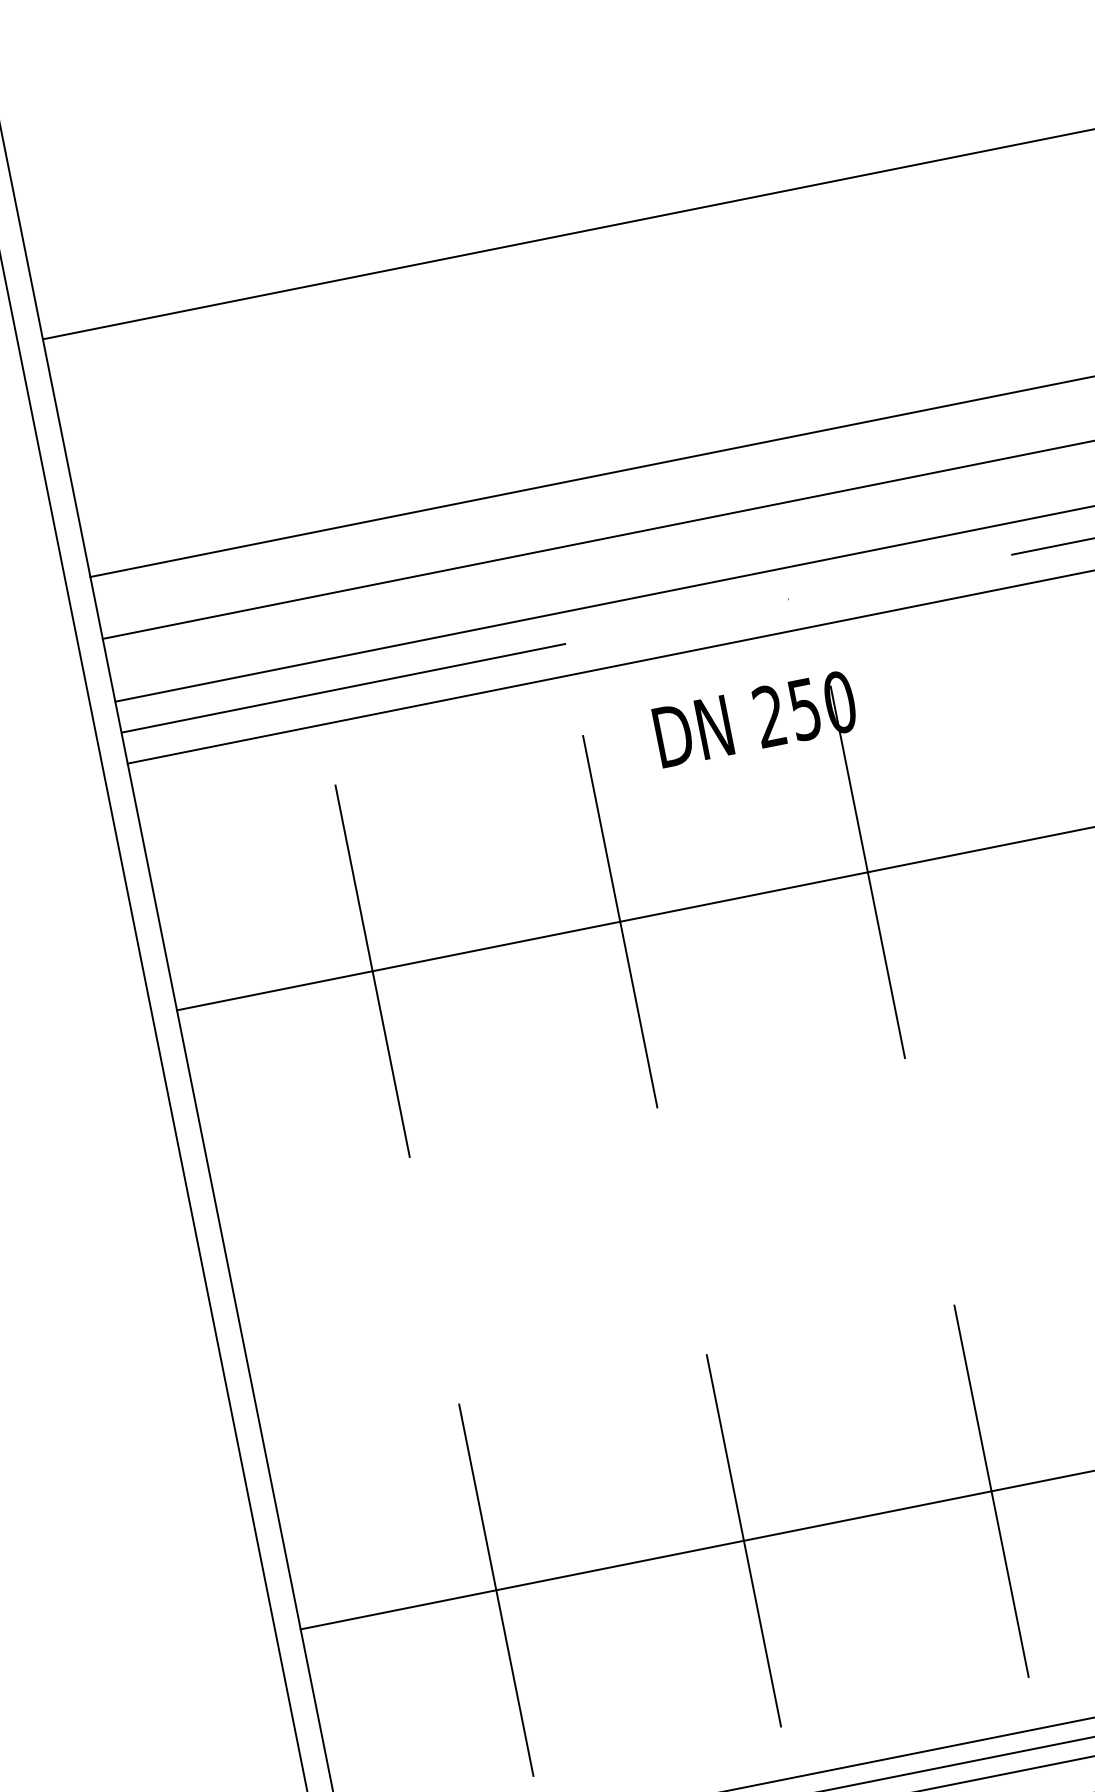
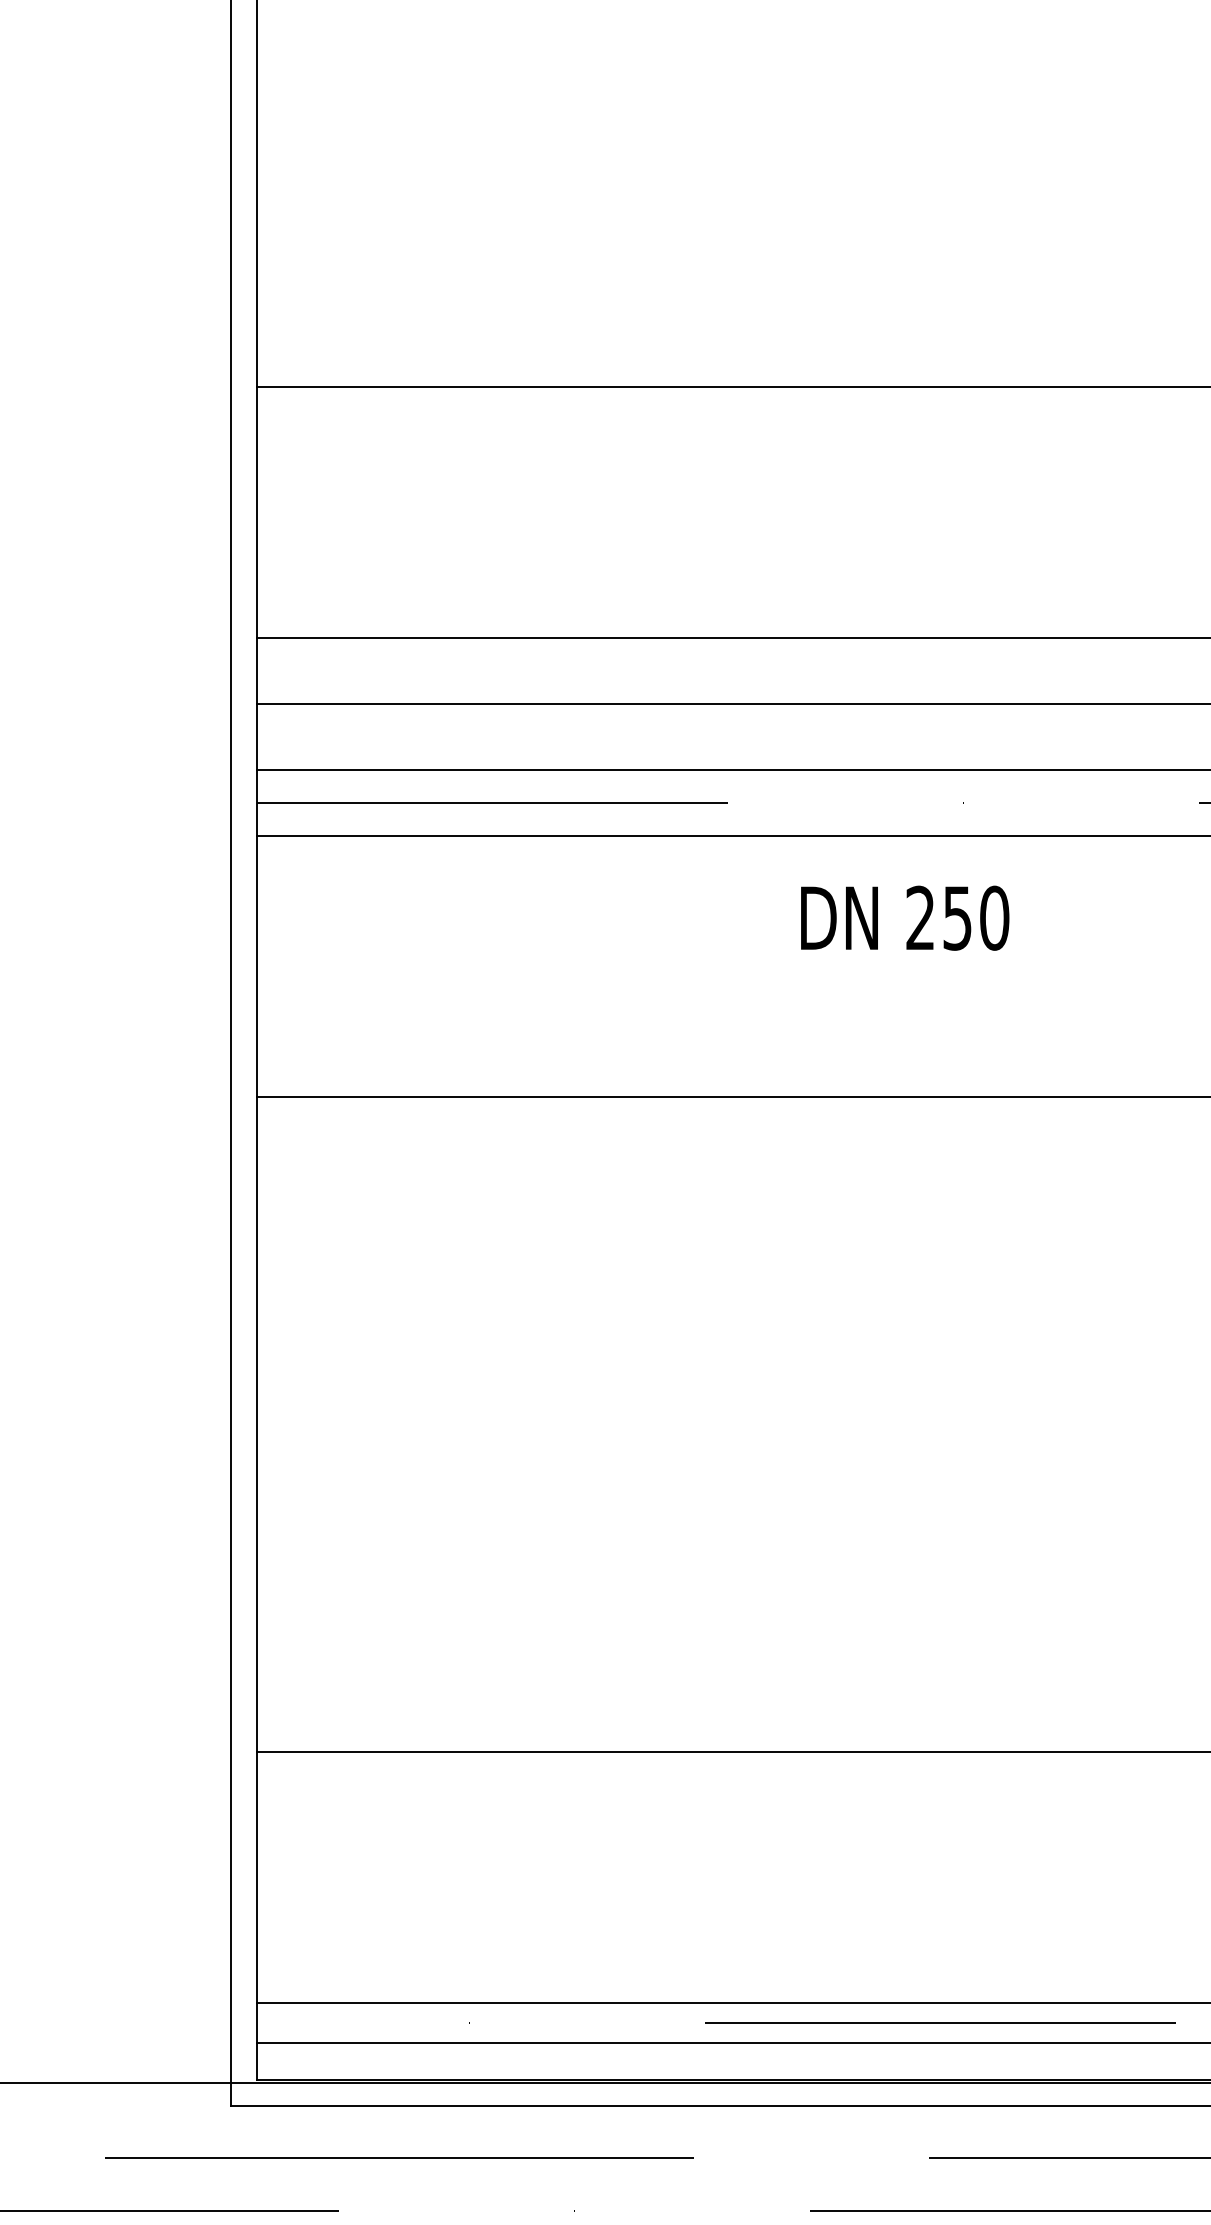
line: (867, 871) -> (988, 1096), removed
line: (620, 921) -> (726, 1096), removed
line: (372, 970) -> (464, 1096), removed
line: (991, 1490) -> (988, 1751), removed
line: (743, 1540) -> (726, 1751), removed
line: (496, 1589) -> (464, 1751), removed

